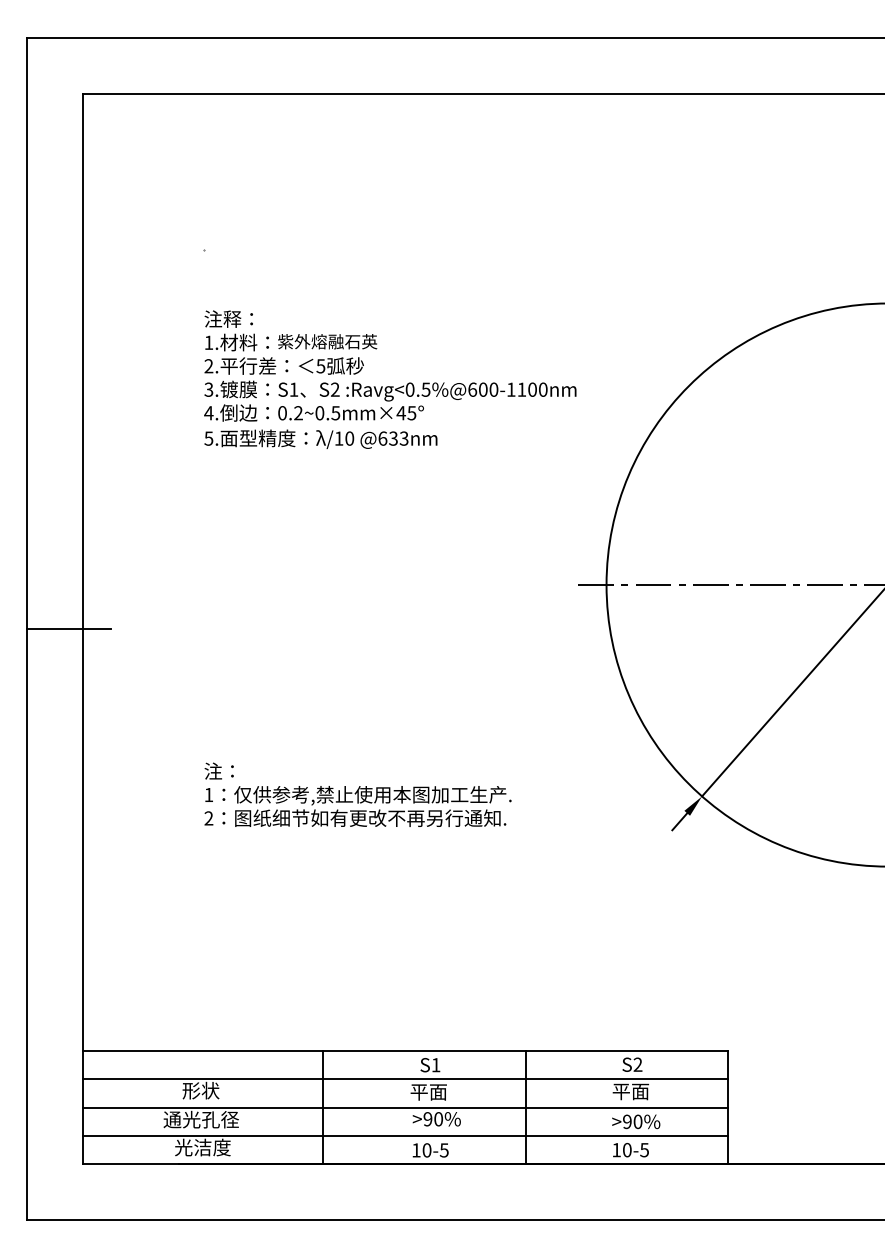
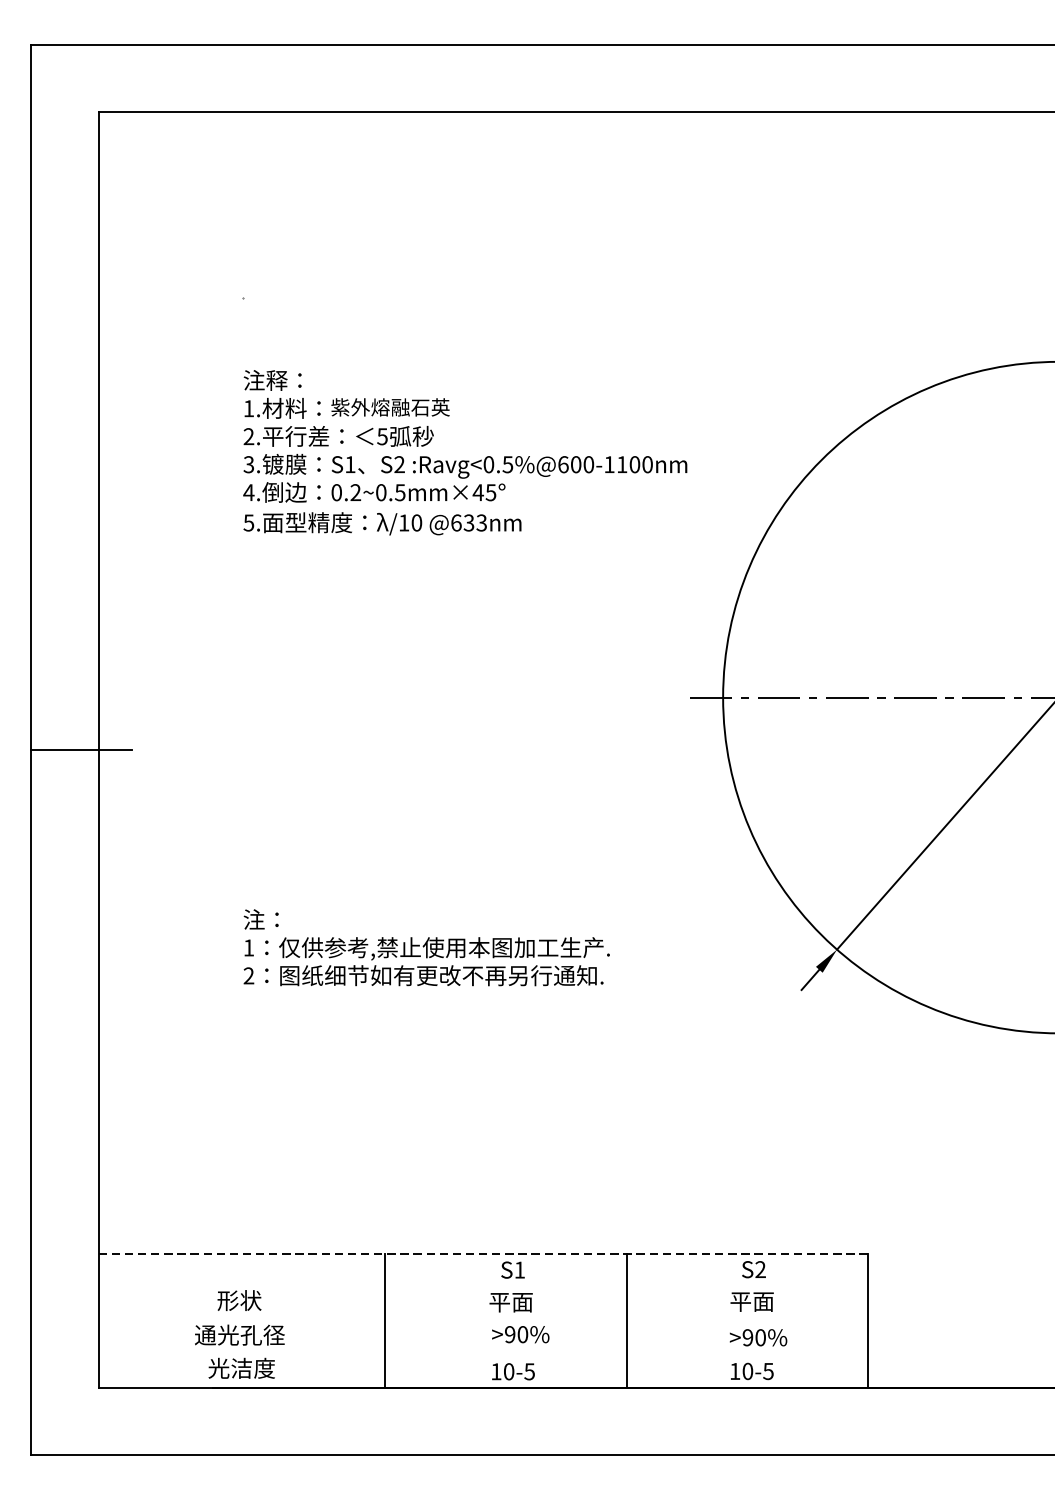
line: (405, 1051) -> (483, 1253), solid -> dashed
line: (405, 1079) -> (483, 1287), removed
line: (405, 1107) -> (483, 1320), removed
line: (405, 1135) -> (483, 1354), removed

